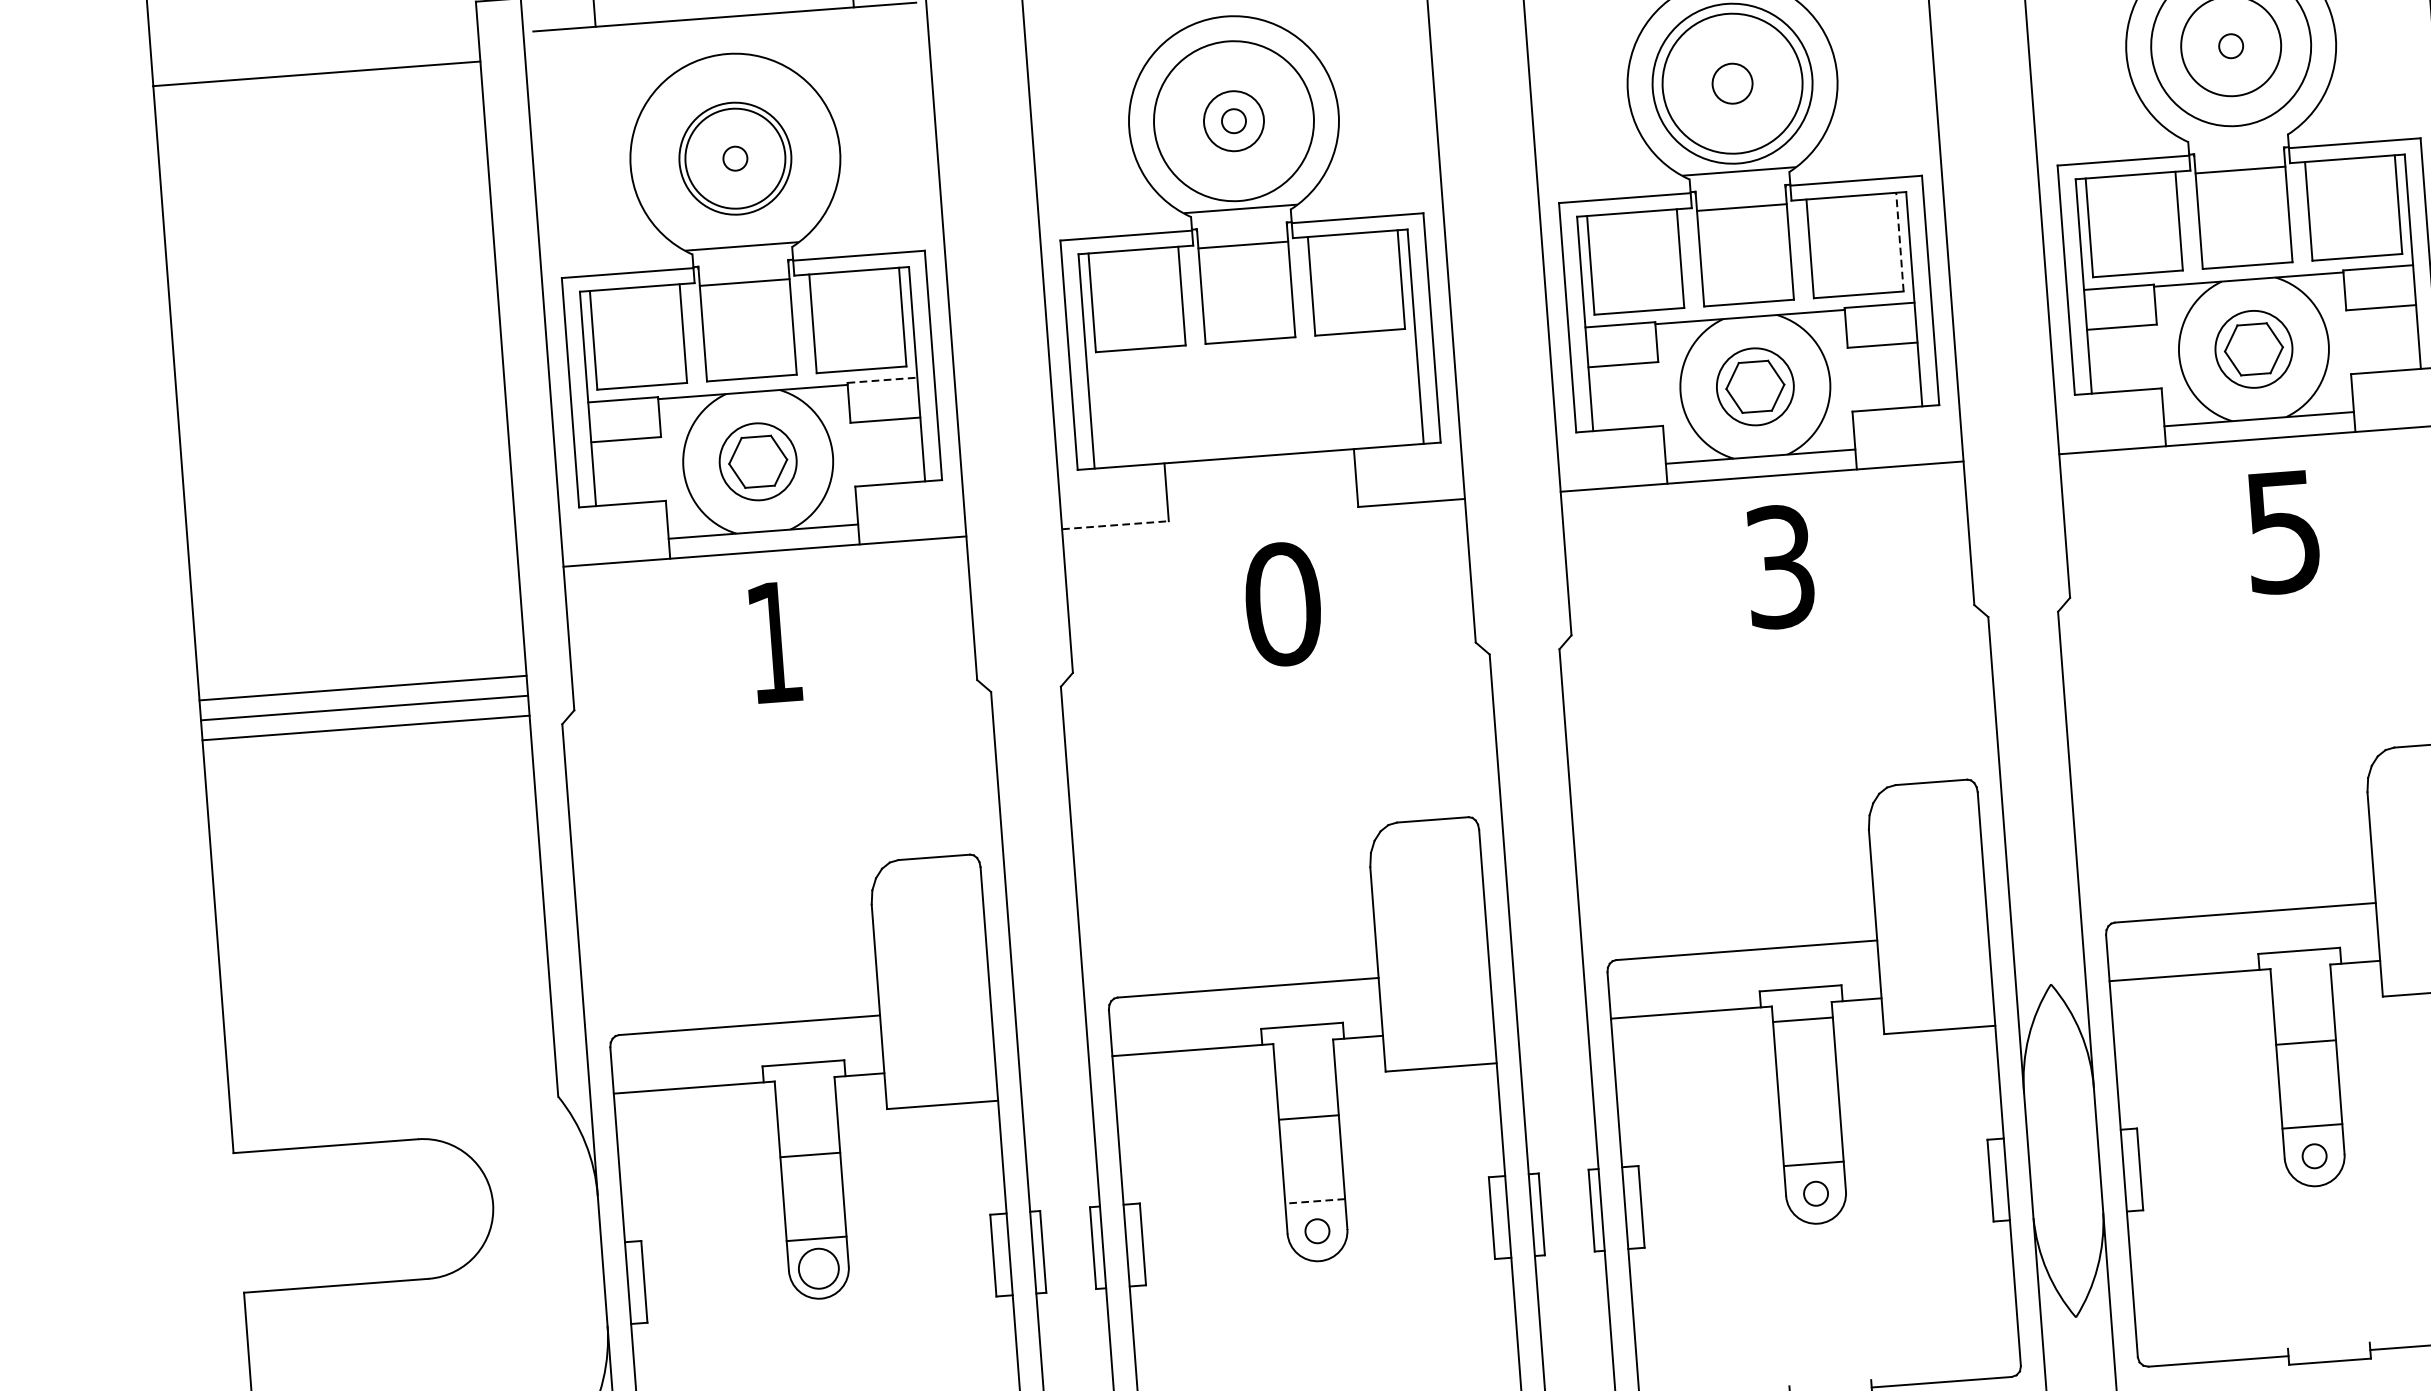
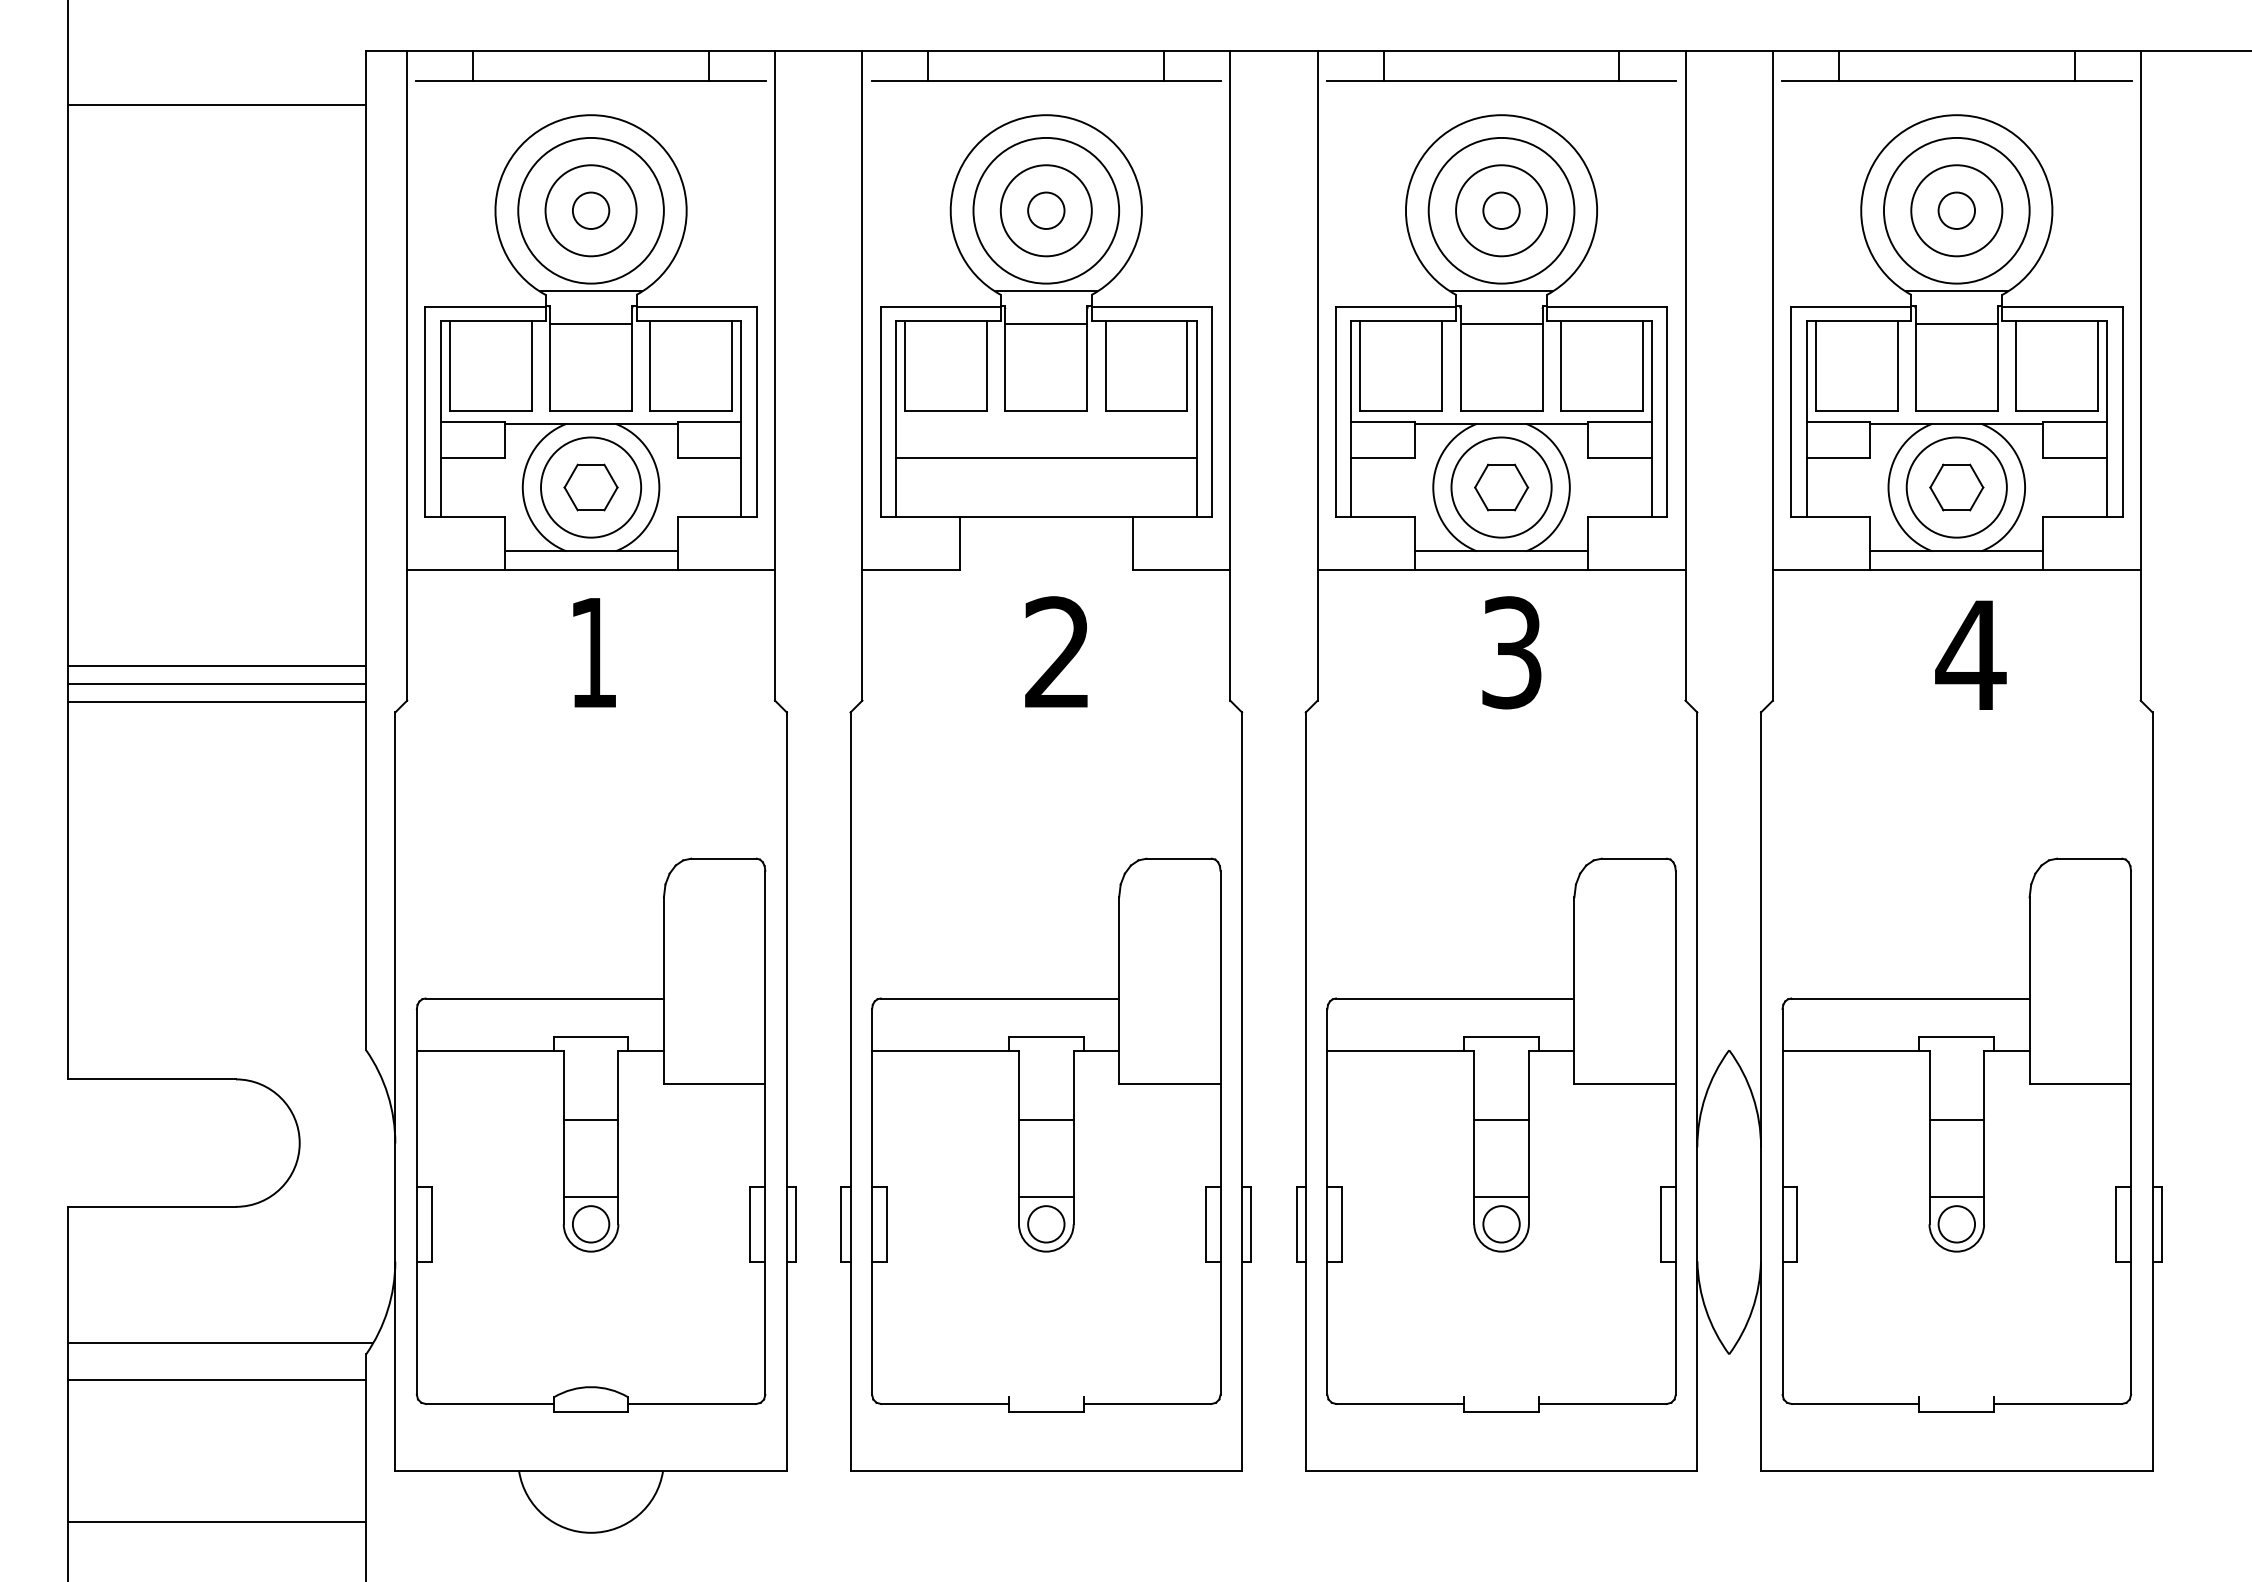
circle: (2230, 45) -> (1956, 210), size x1.67
circle: (1732, 83) -> (1501, 210), size x0.71
circle: (1233, 120) -> (1045, 210), size x1.67
circle: (1234, 120) -> (1046, 210), size x1.67
line: (2237, 133) -> (1956, 290), added
circle: (734, 158) -> (590, 210), size x1.43
circle: (734, 158) -> (590, 210), size x1.67
line: (1899, 241) -> (1642, 365), dashed -> solid
circle: (2253, 349) -> (1956, 487), size x1.43
line: (882, 380) -> (709, 422), dashed -> solid
circle: (1755, 386) -> (1501, 487), size x1.43
line: (1254, 392) -> (1046, 458), added
circle: (758, 461) -> (591, 487), size x1.43
line: (1115, 525) -> (911, 569), dashed -> solid
text: (2282, 533) -> (1970, 656), 5 -> 4
text: (1283, 603) -> (1058, 652), 0 -> 2
line: (1802, 1019) -> (1501, 1120), moved
circle: (2314, 1156) -> (1956, 1224), size x1.67
circle: (1815, 1193) -> (1501, 1224), size x1.67
line: (1314, 1201) -> (1045, 1197), dashed -> solid
circle: (1317, 1231) -> (1046, 1224), size x1.67

